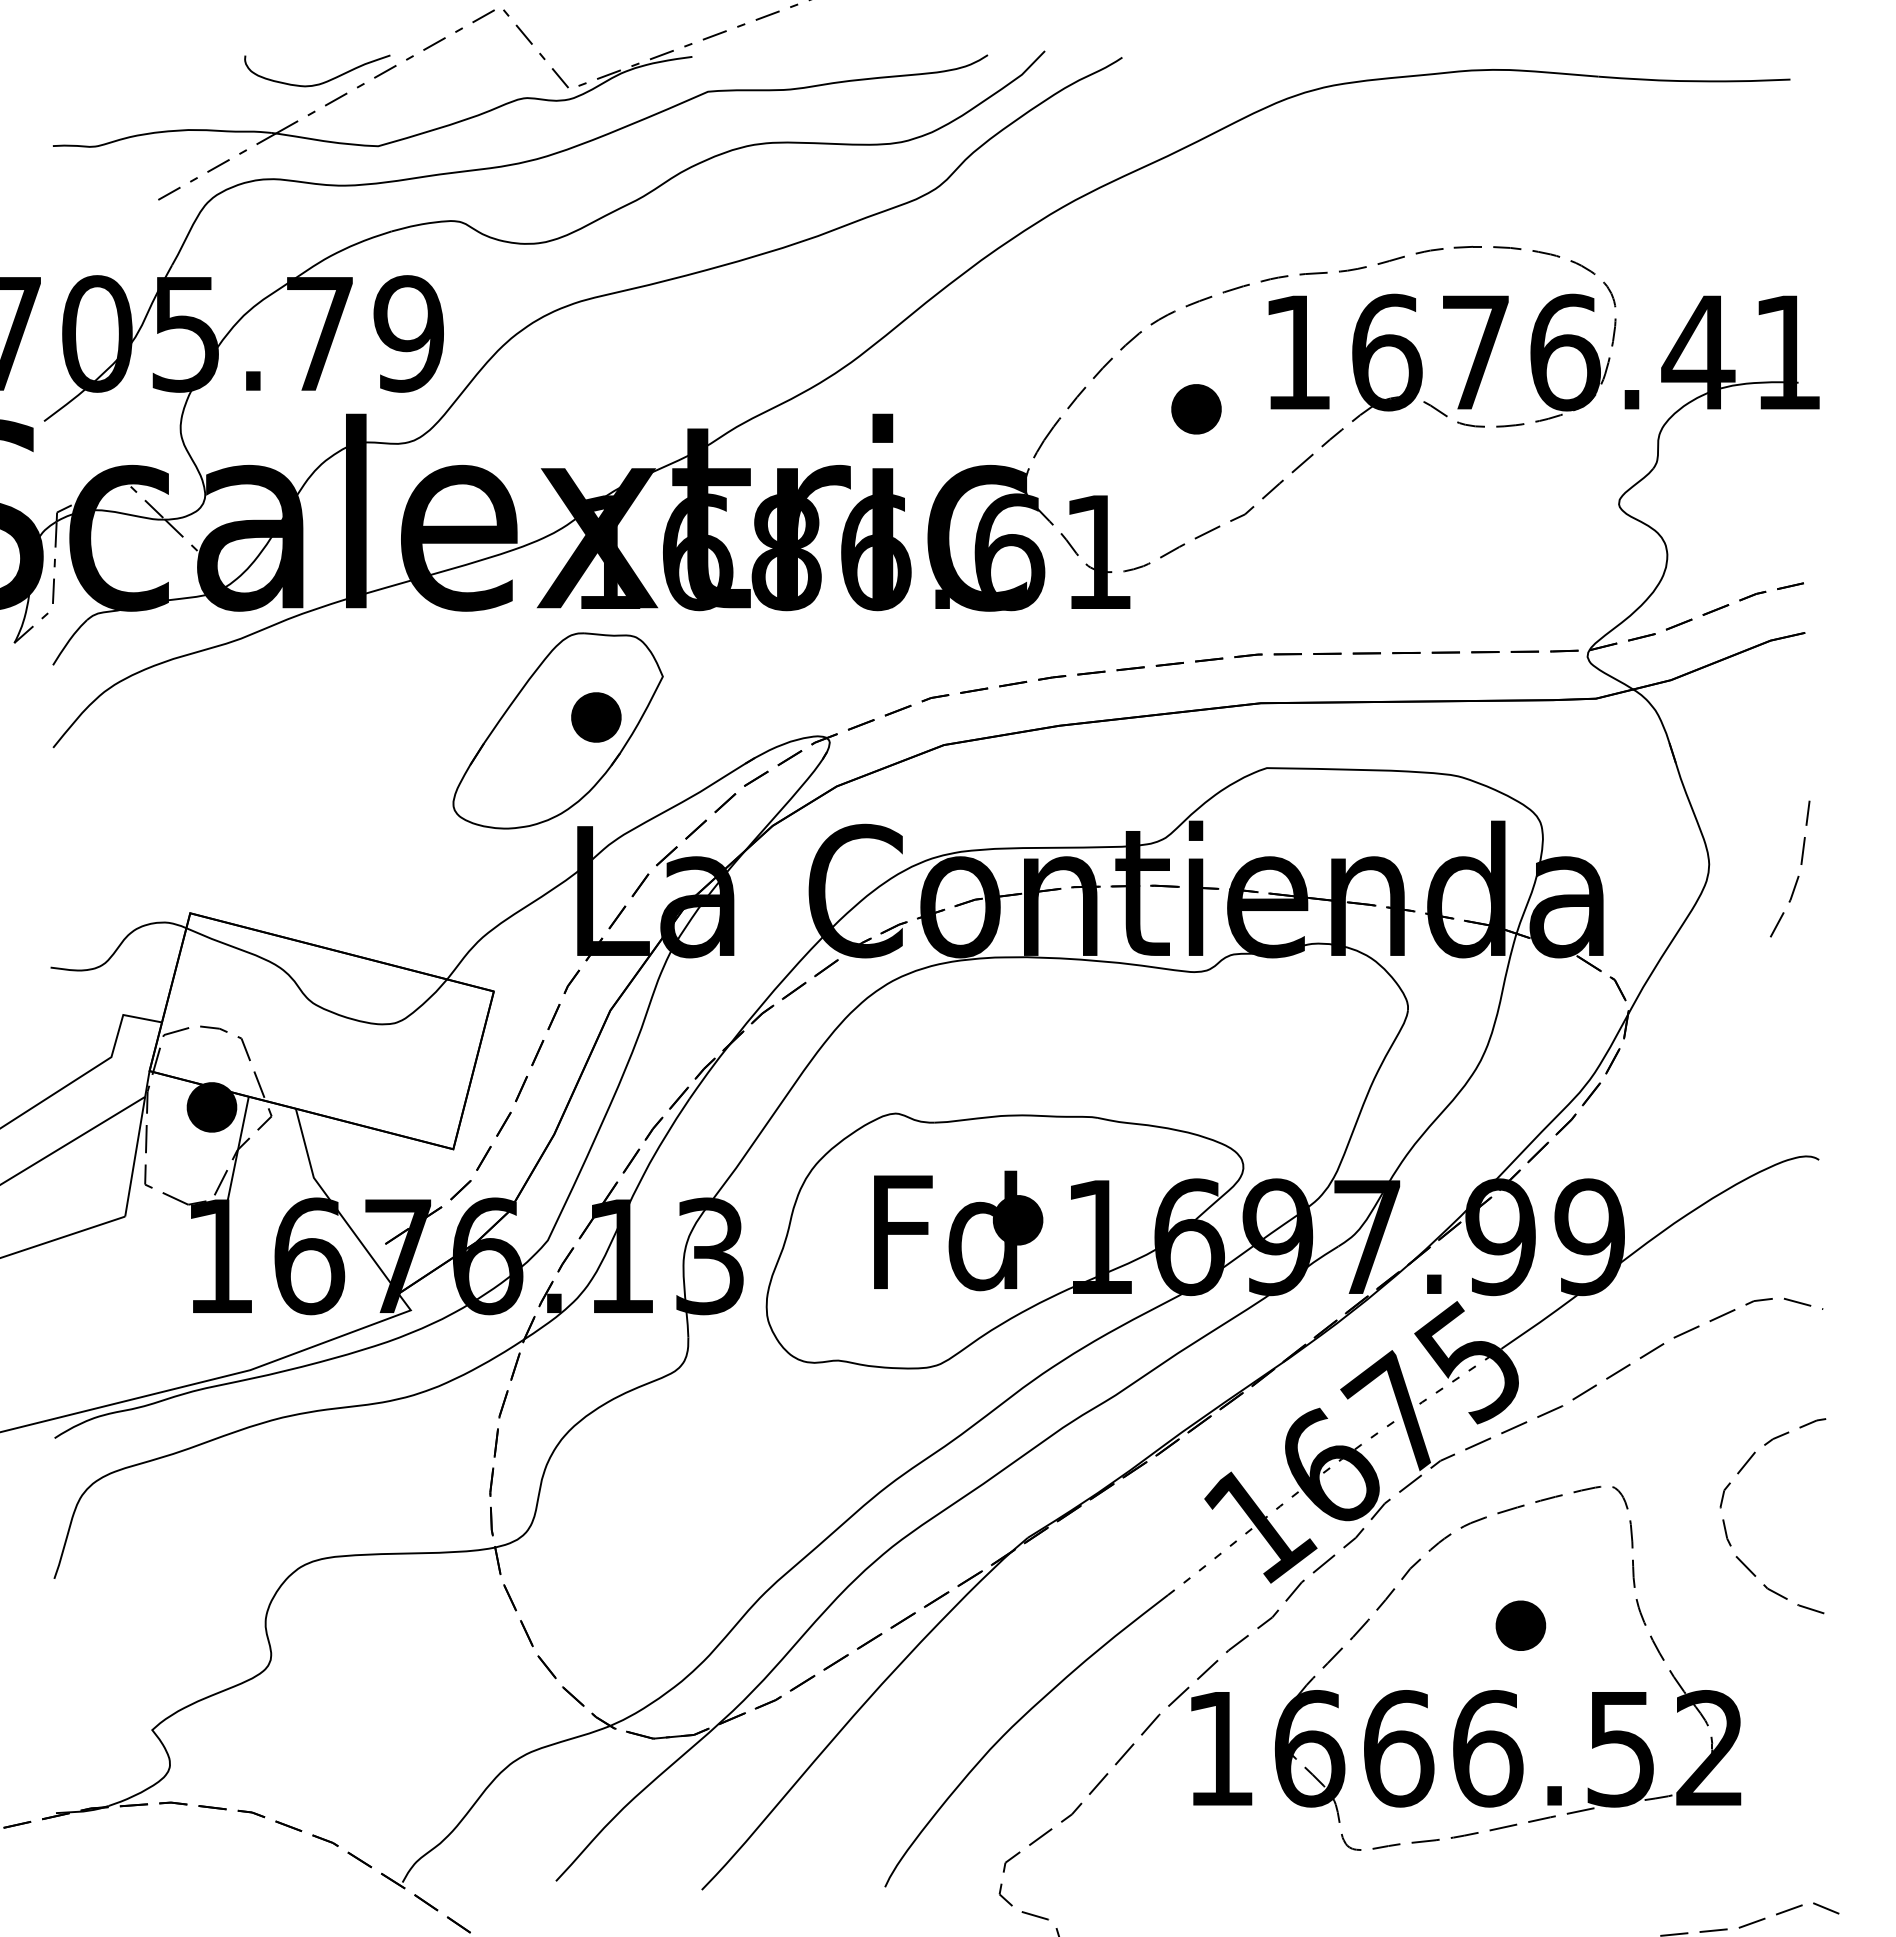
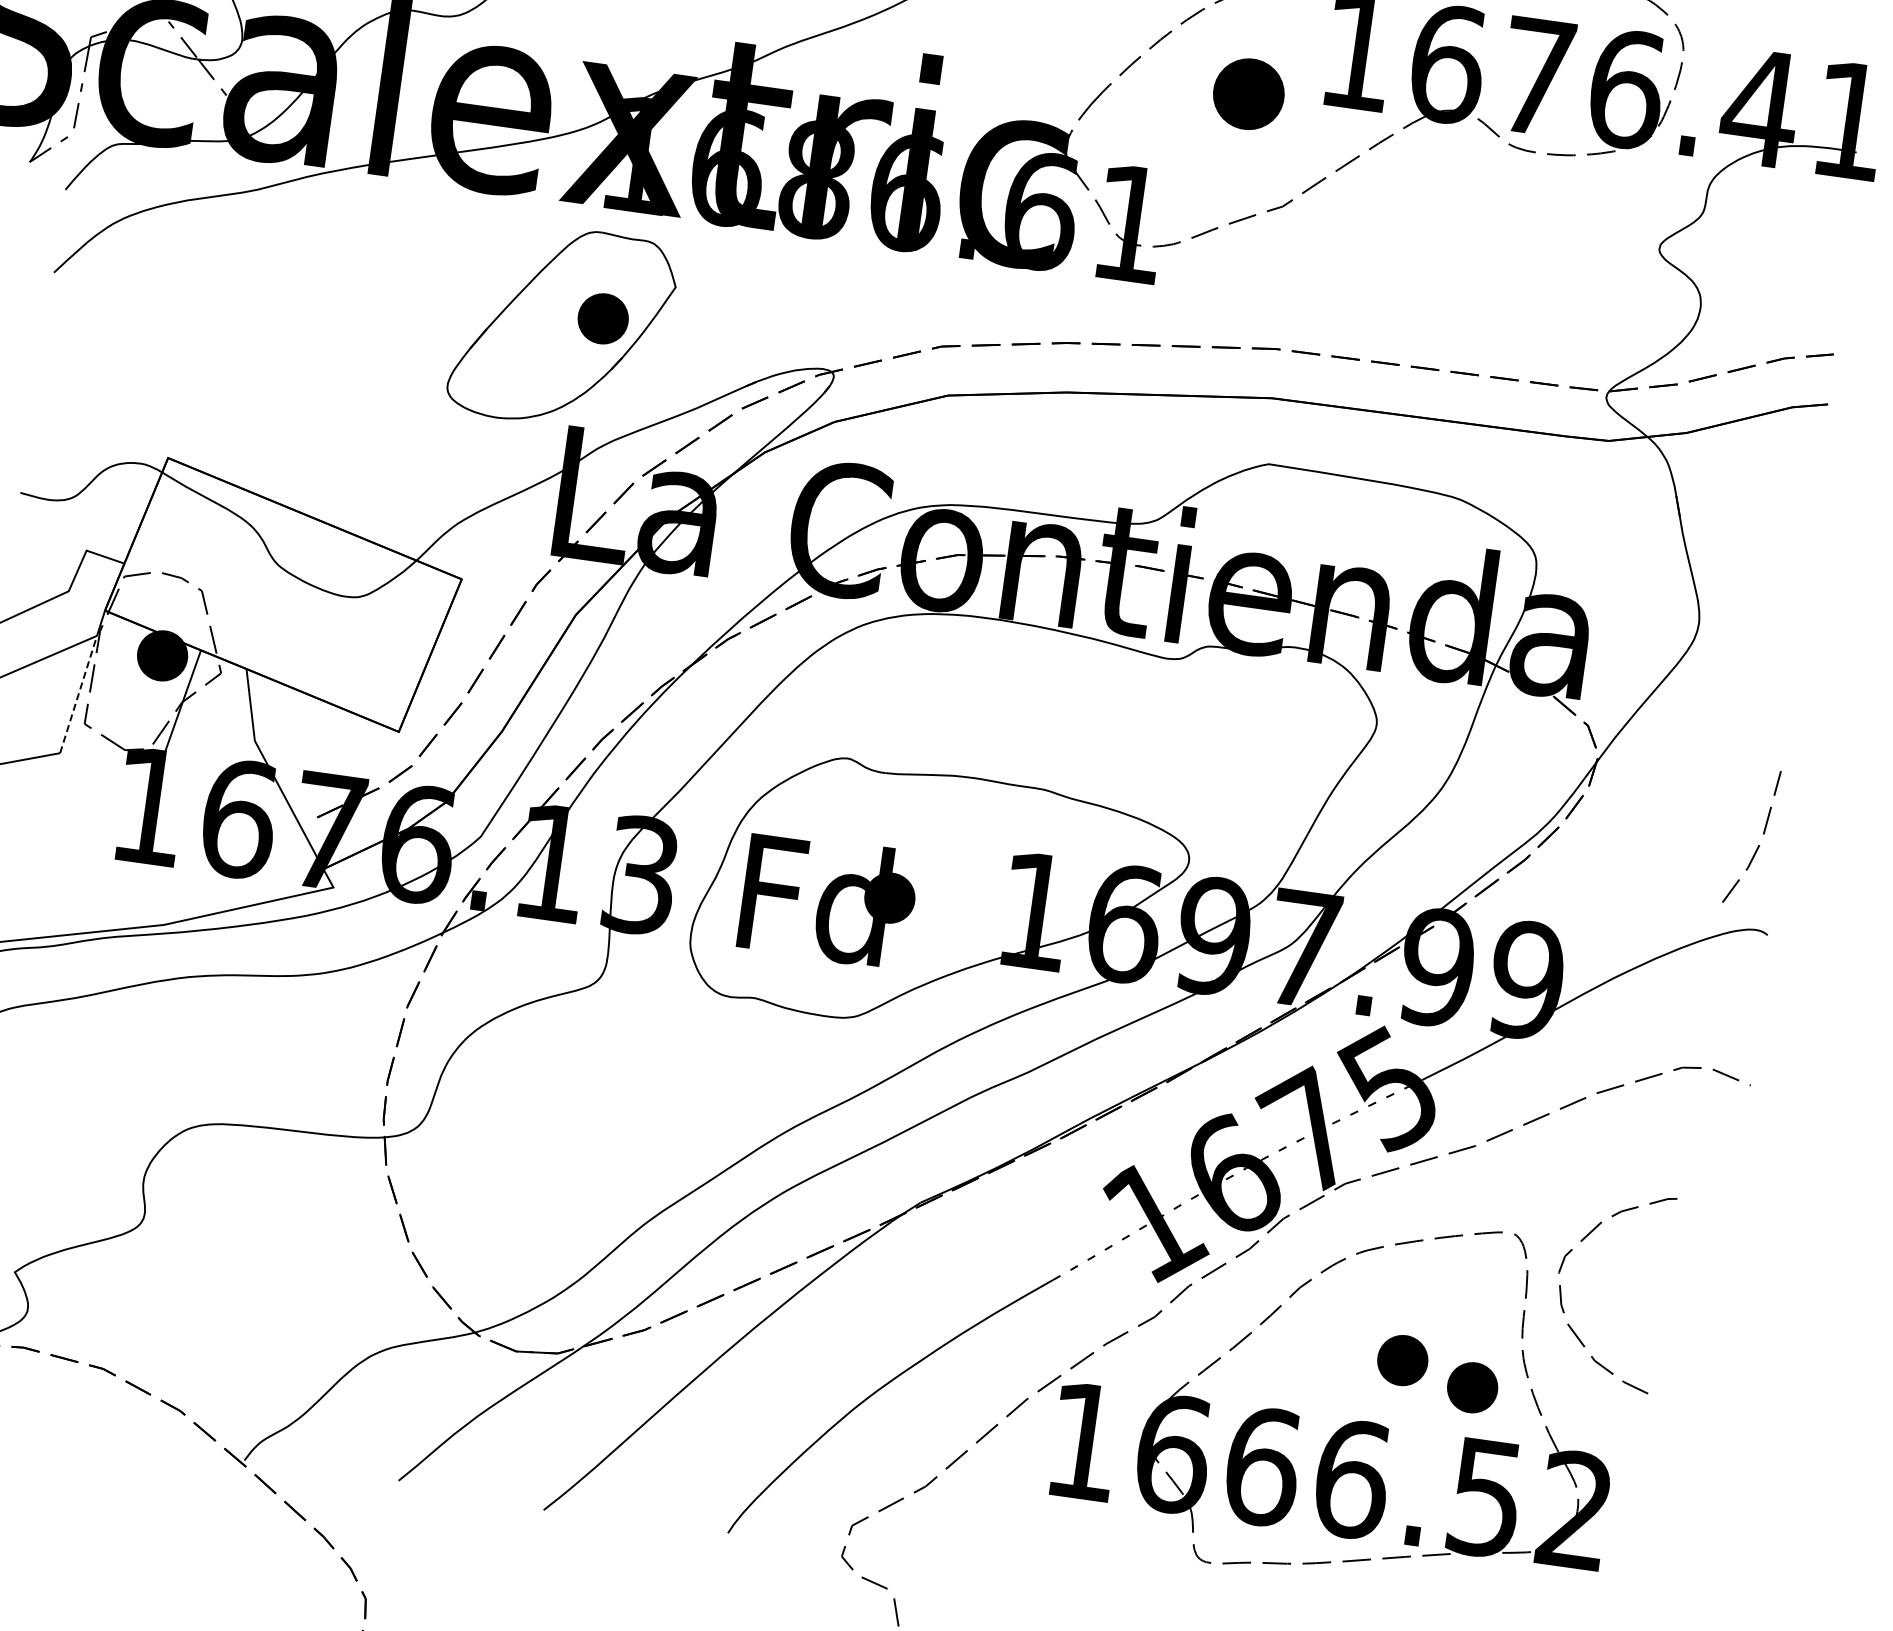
part: (1196, 409) -> (1248, 94), size x1.4
line: (1798, 875) -> (1759, 844), moved
line: (135, 1156) -> (78, 694), solid -> dashed
text: (958, 1230) -> (828, 899), moved
curve: (1725, 1524) -> (1561, 1290), moved
part: (1592, 1642) -> (1472, 1387), added

